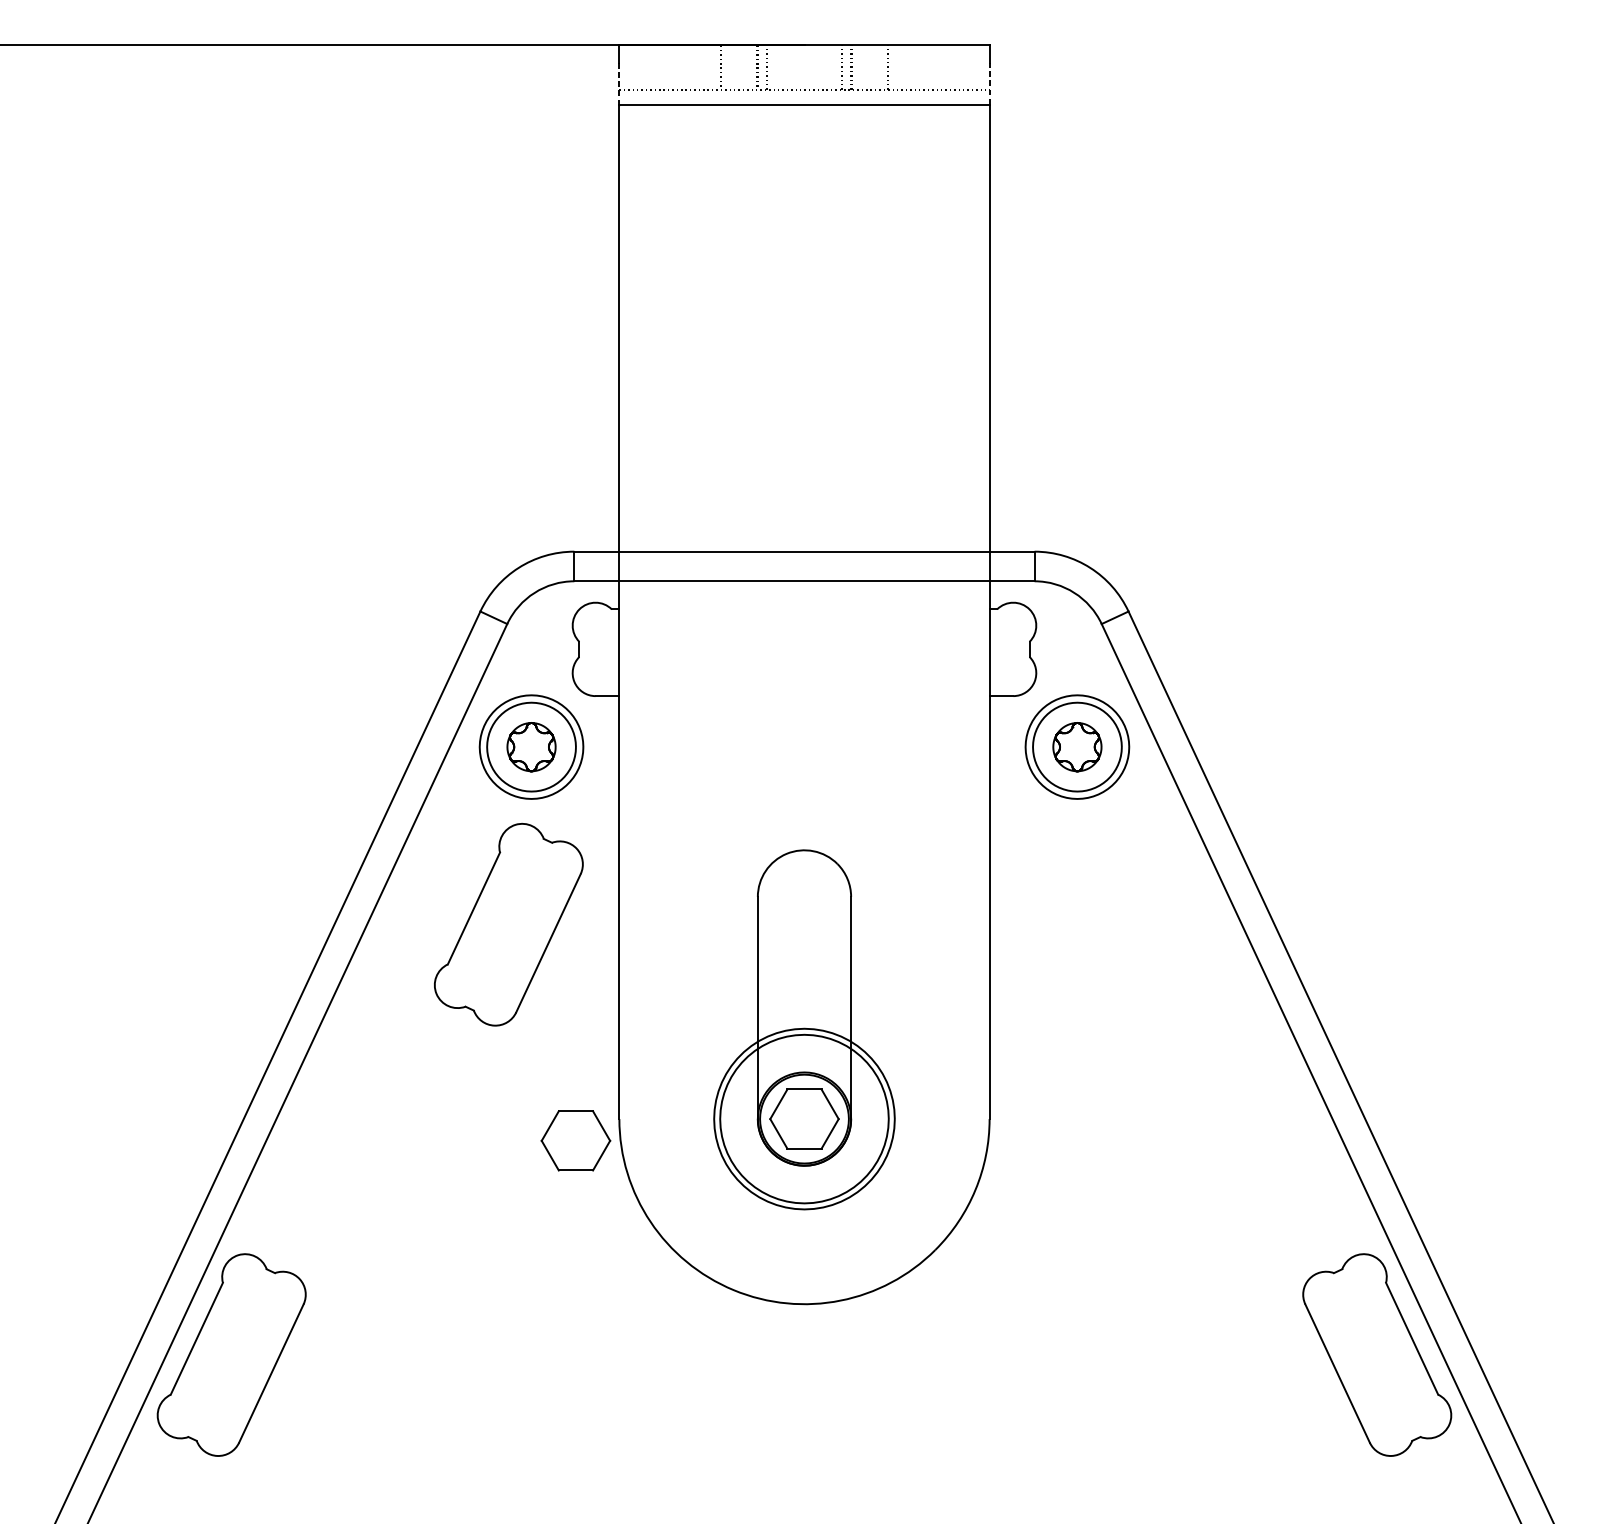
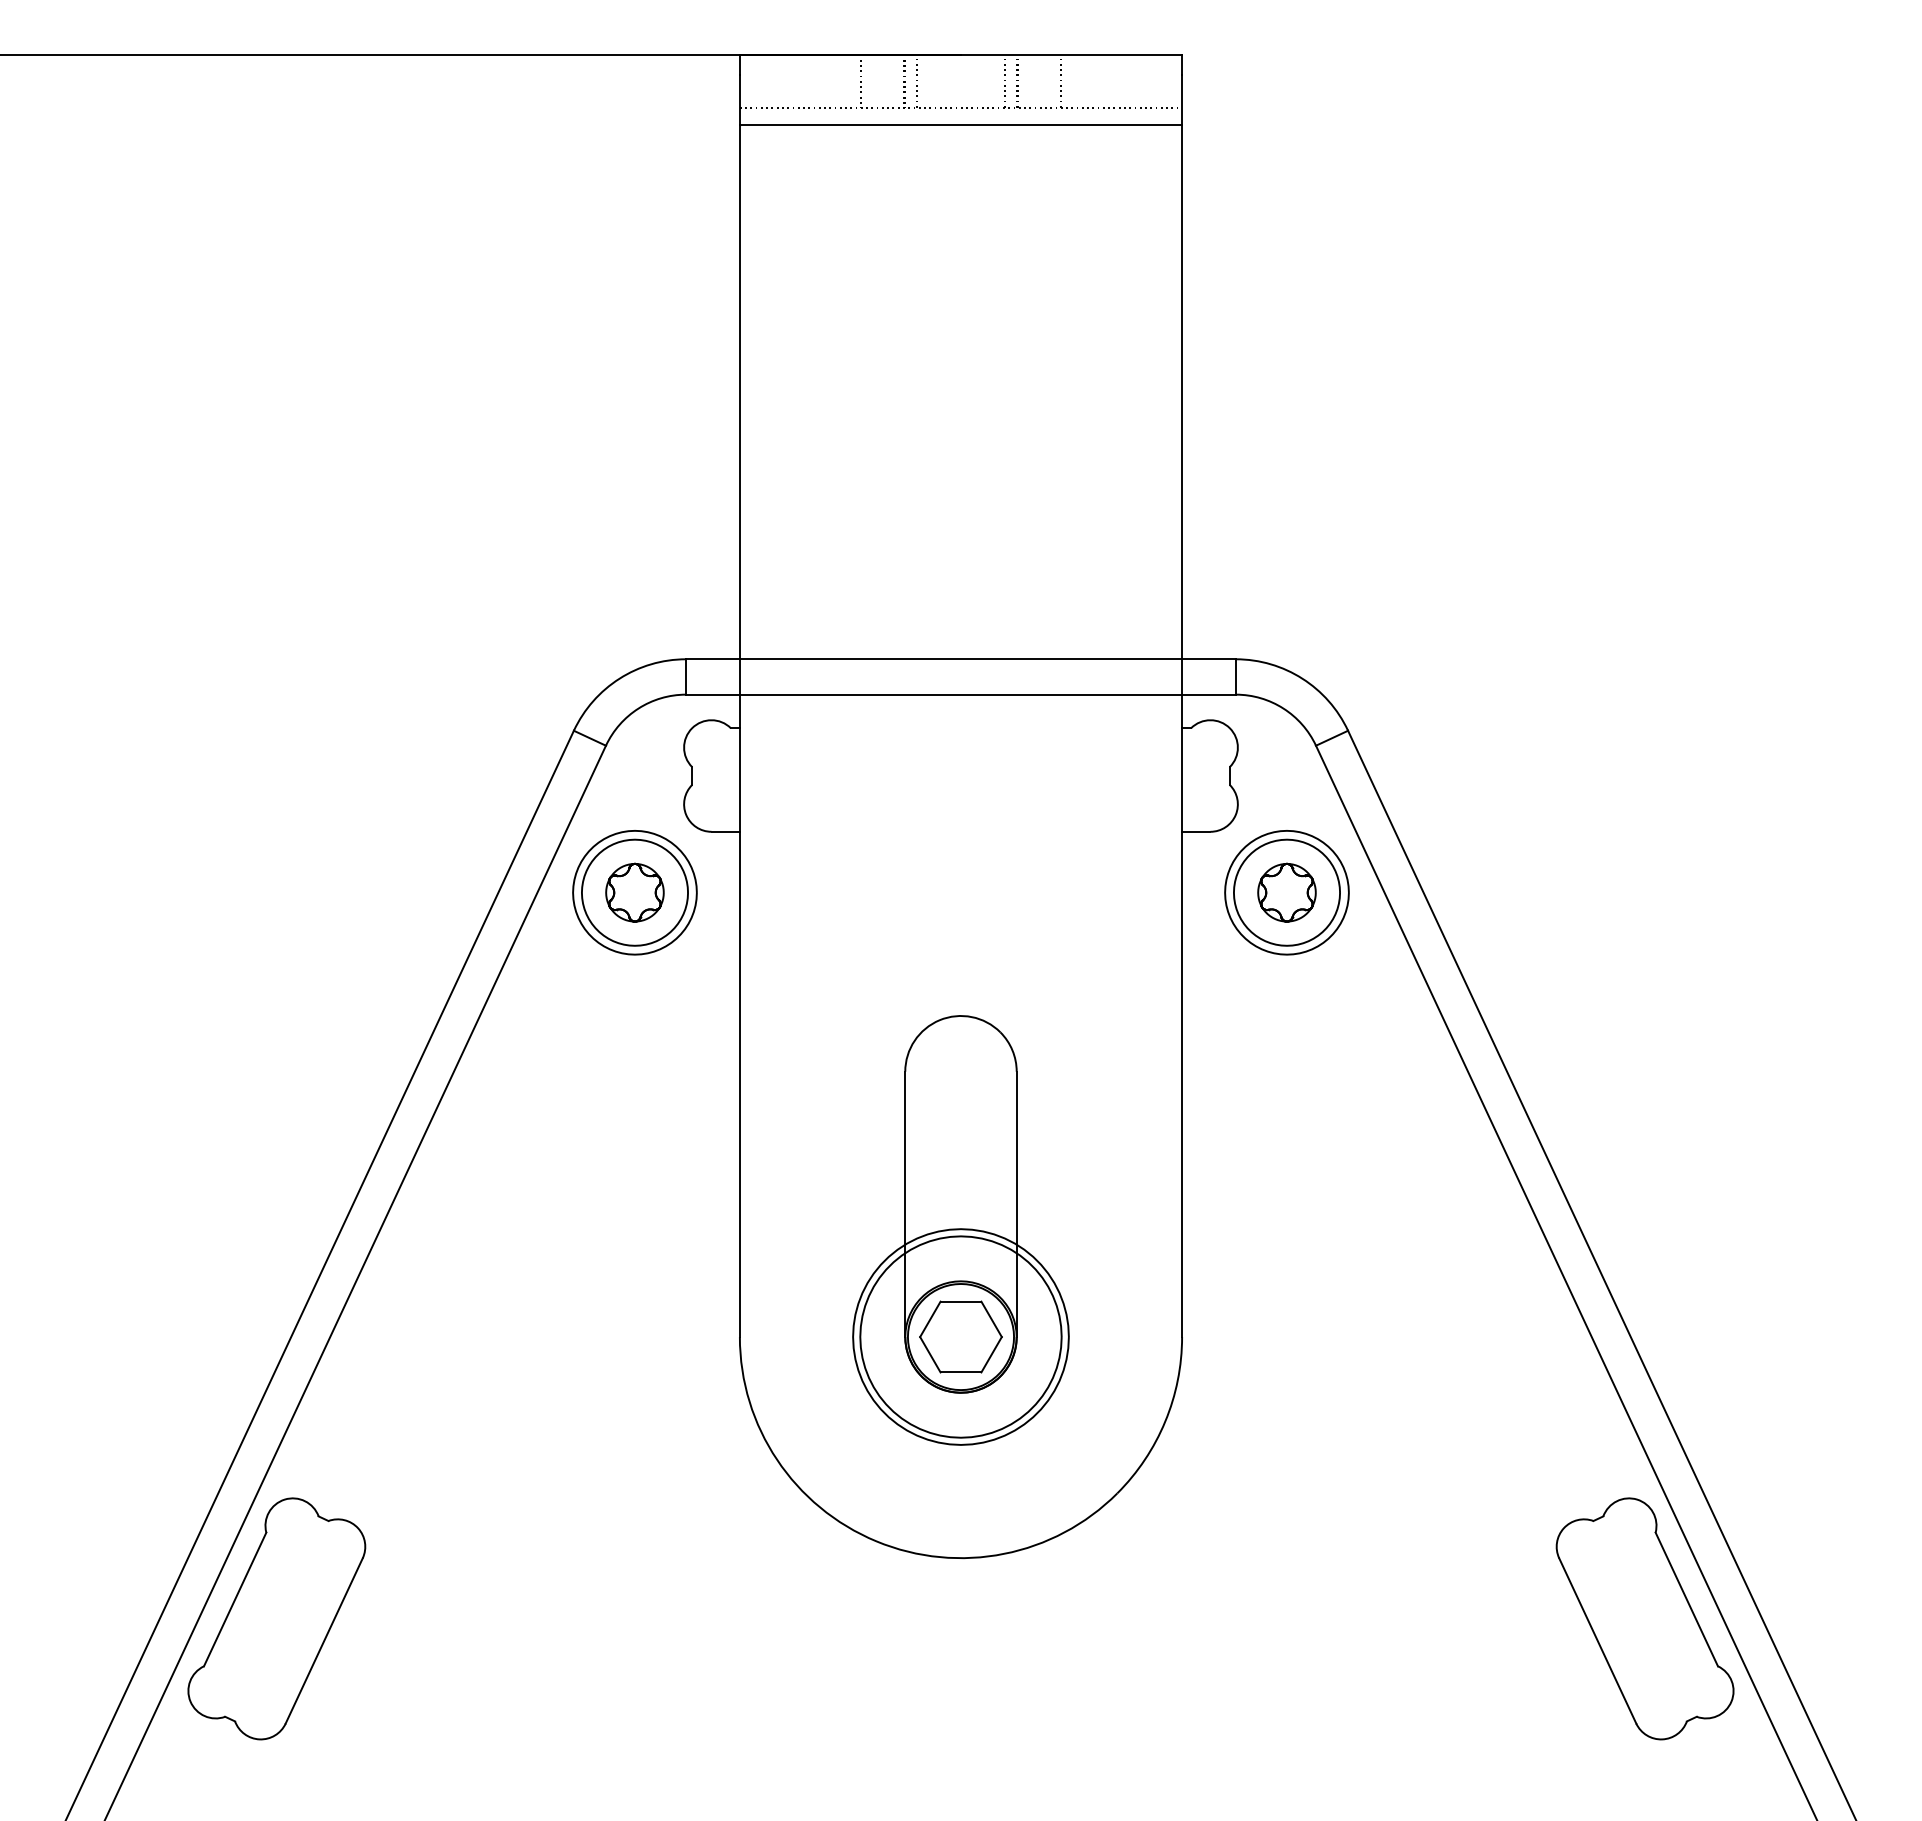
line: (619, 83) -> (739, 100), dashed -> solid
line: (989, 83) -> (1182, 99), dashed -> solid
part: (508, 924) -> (607, 1104), removed
part: (575, 1140) -> (687, 1362), removed

